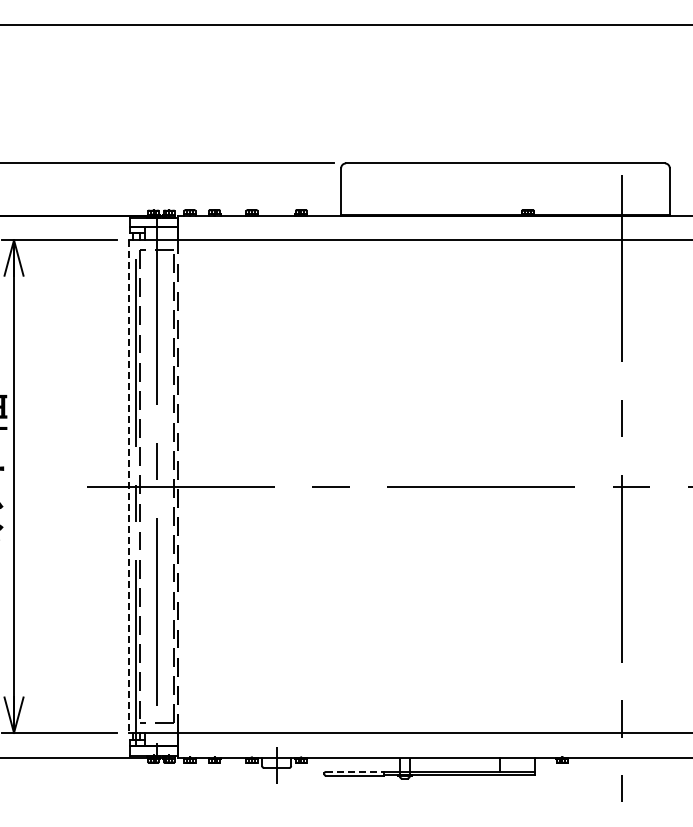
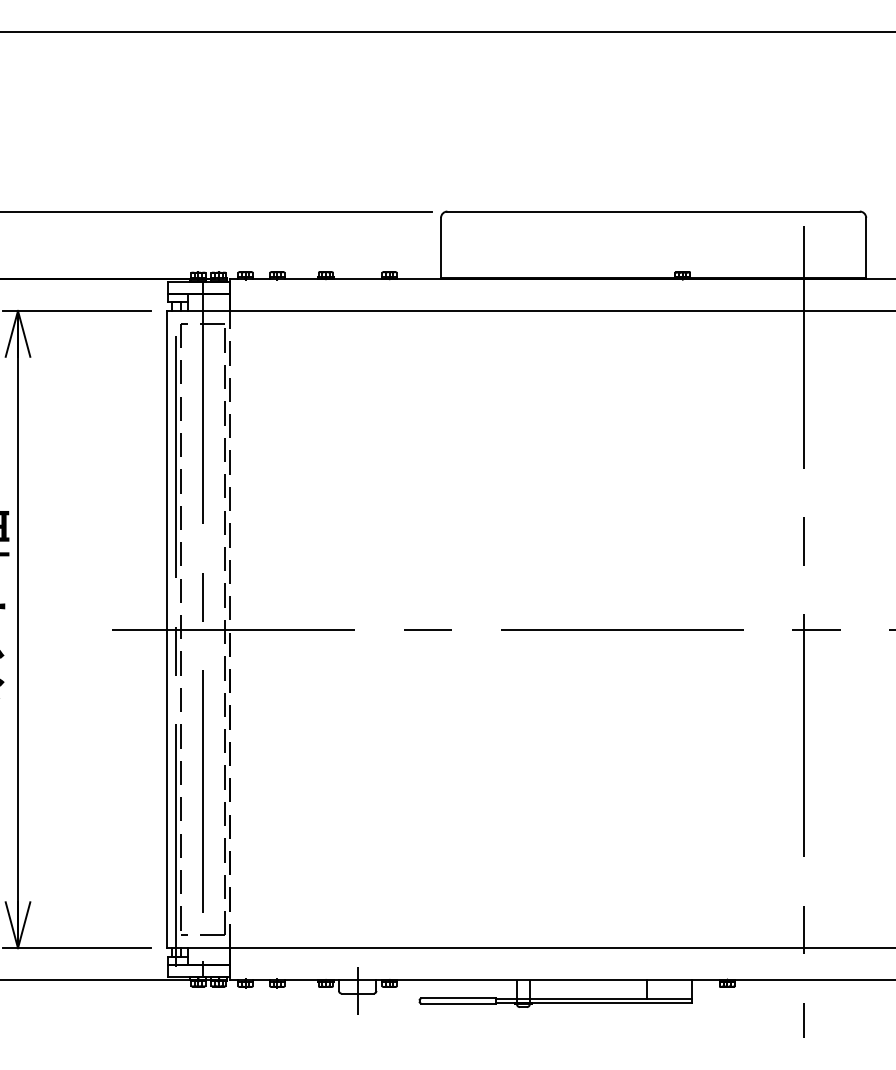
line: (128, 487) -> (166, 630), dashed -> solid
line: (354, 771) -> (458, 998), dashed -> solid

